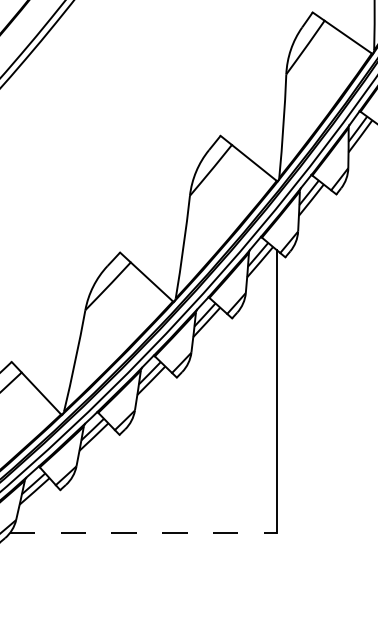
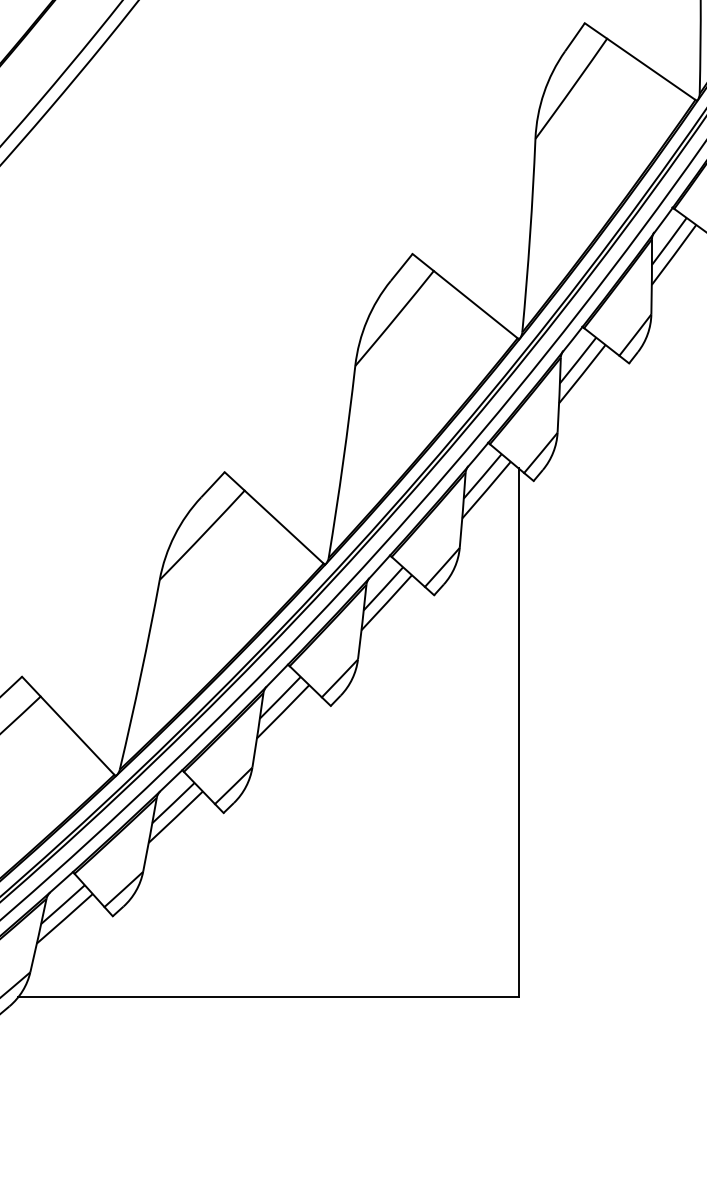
line: (143, 533) -> (268, 997), dashed -> solid

